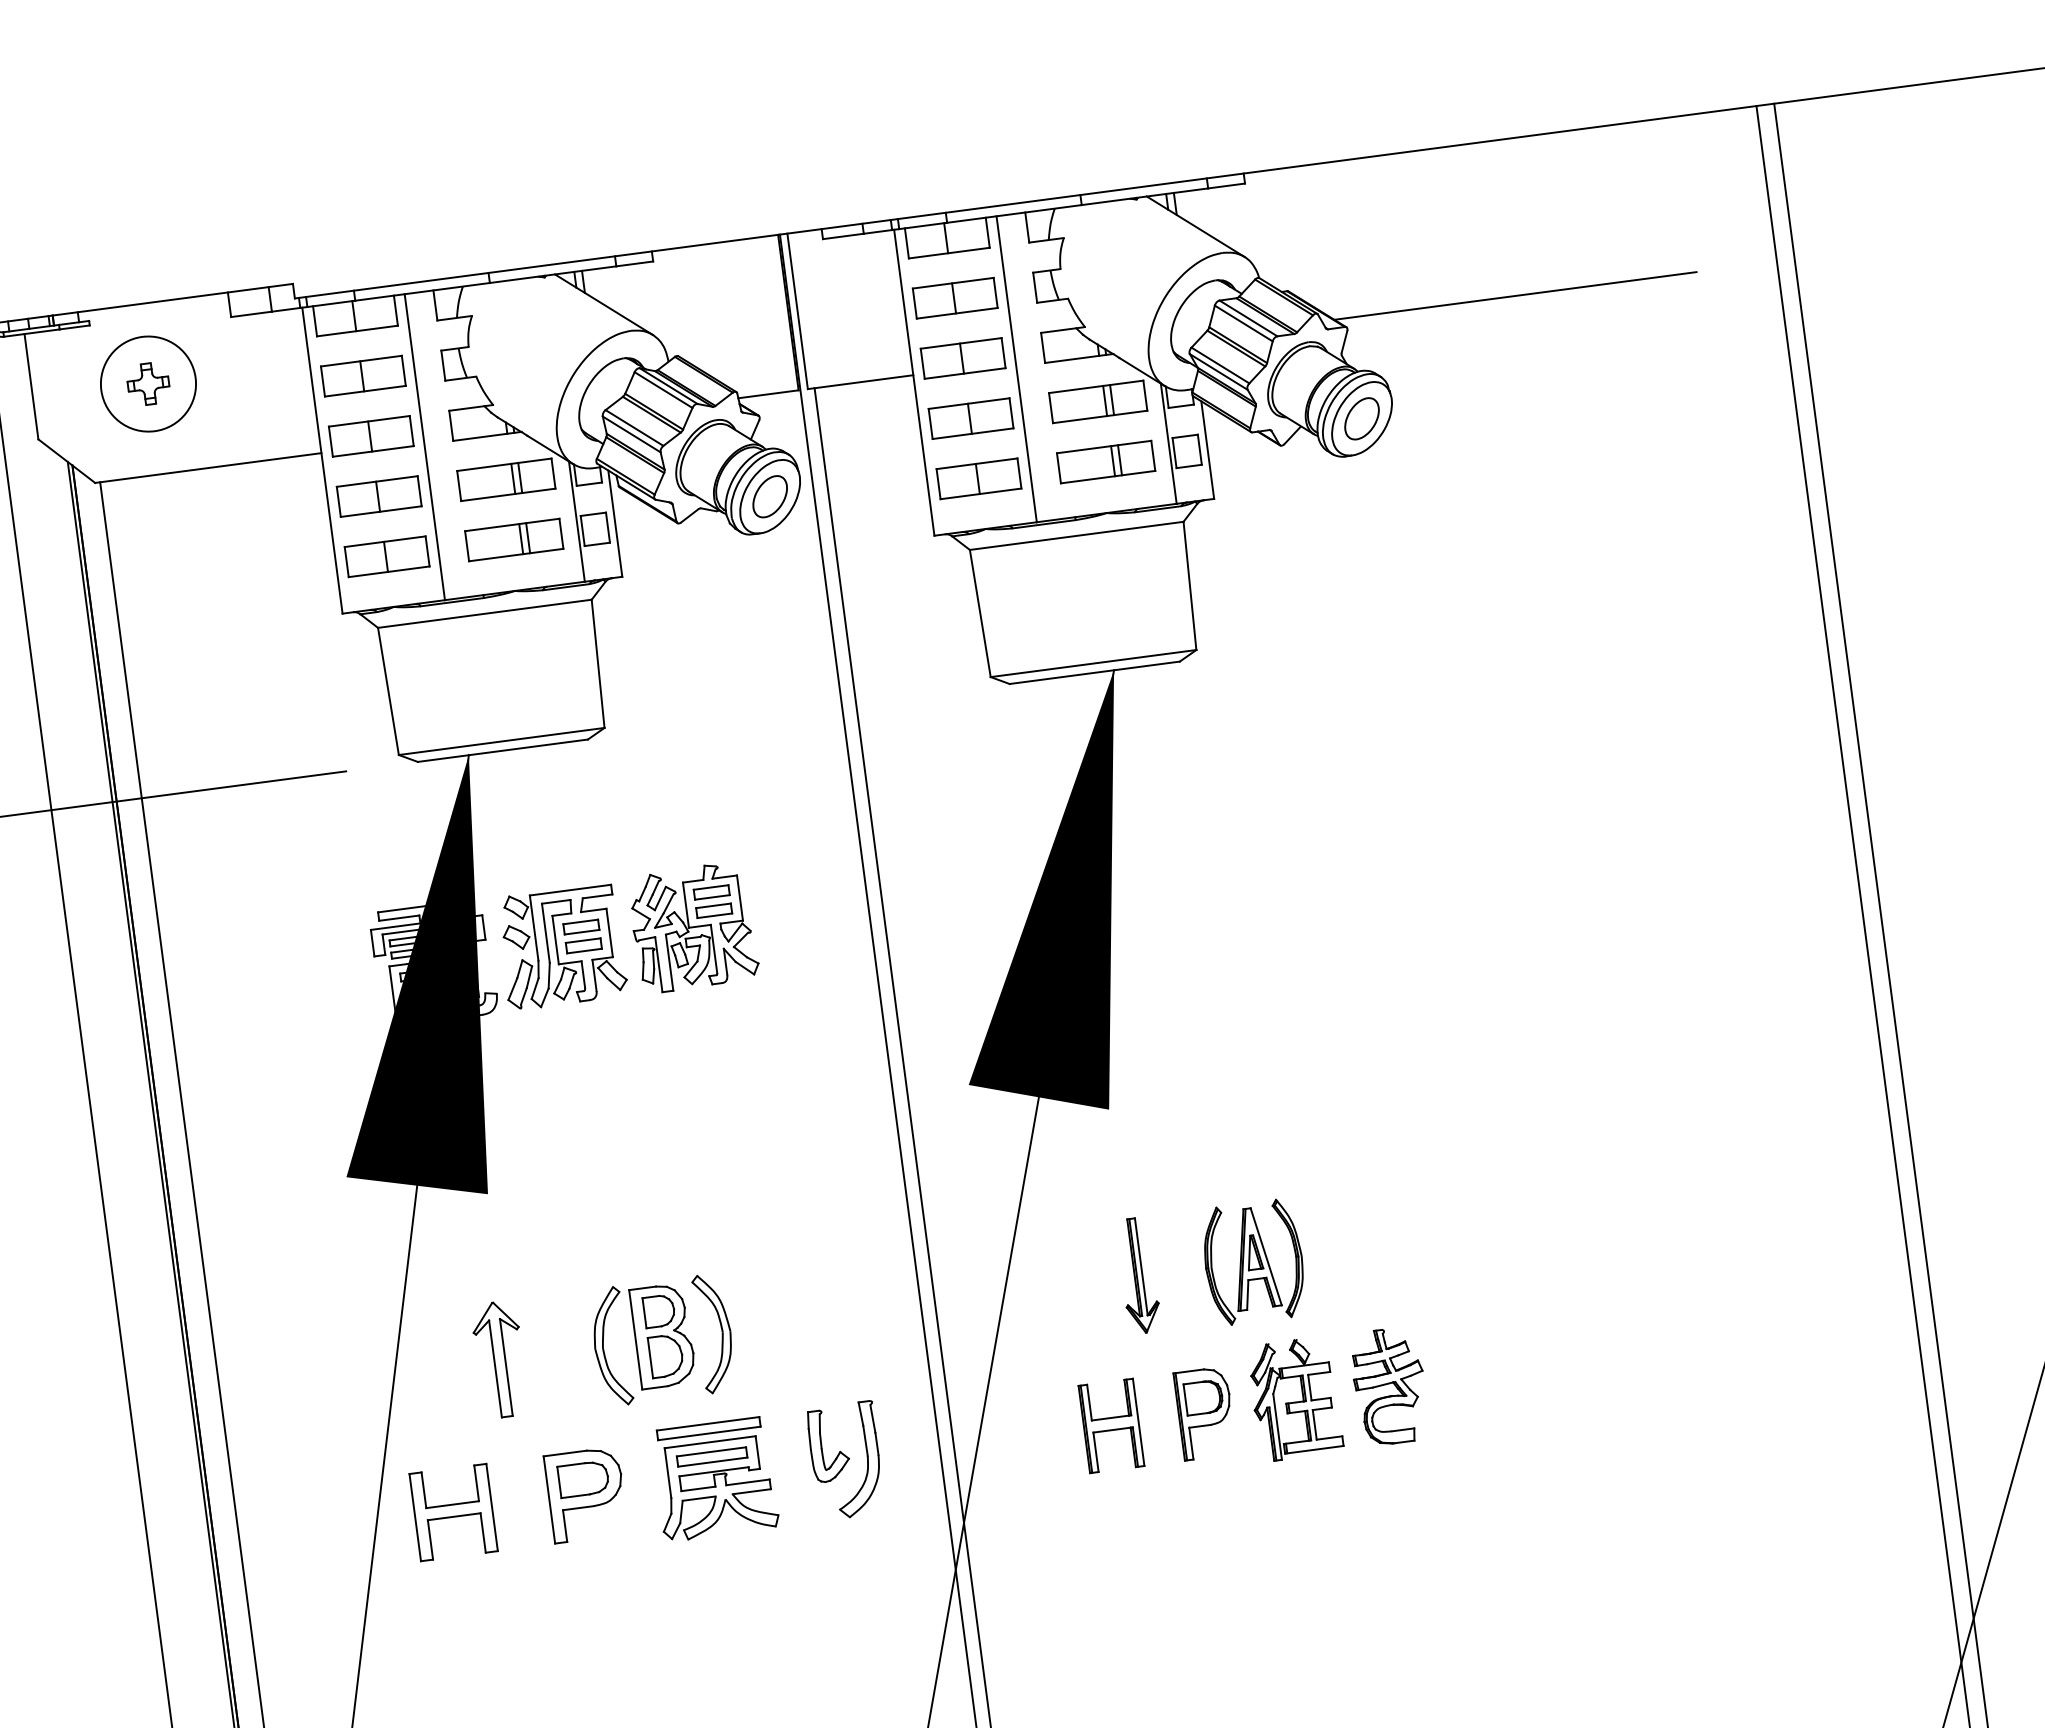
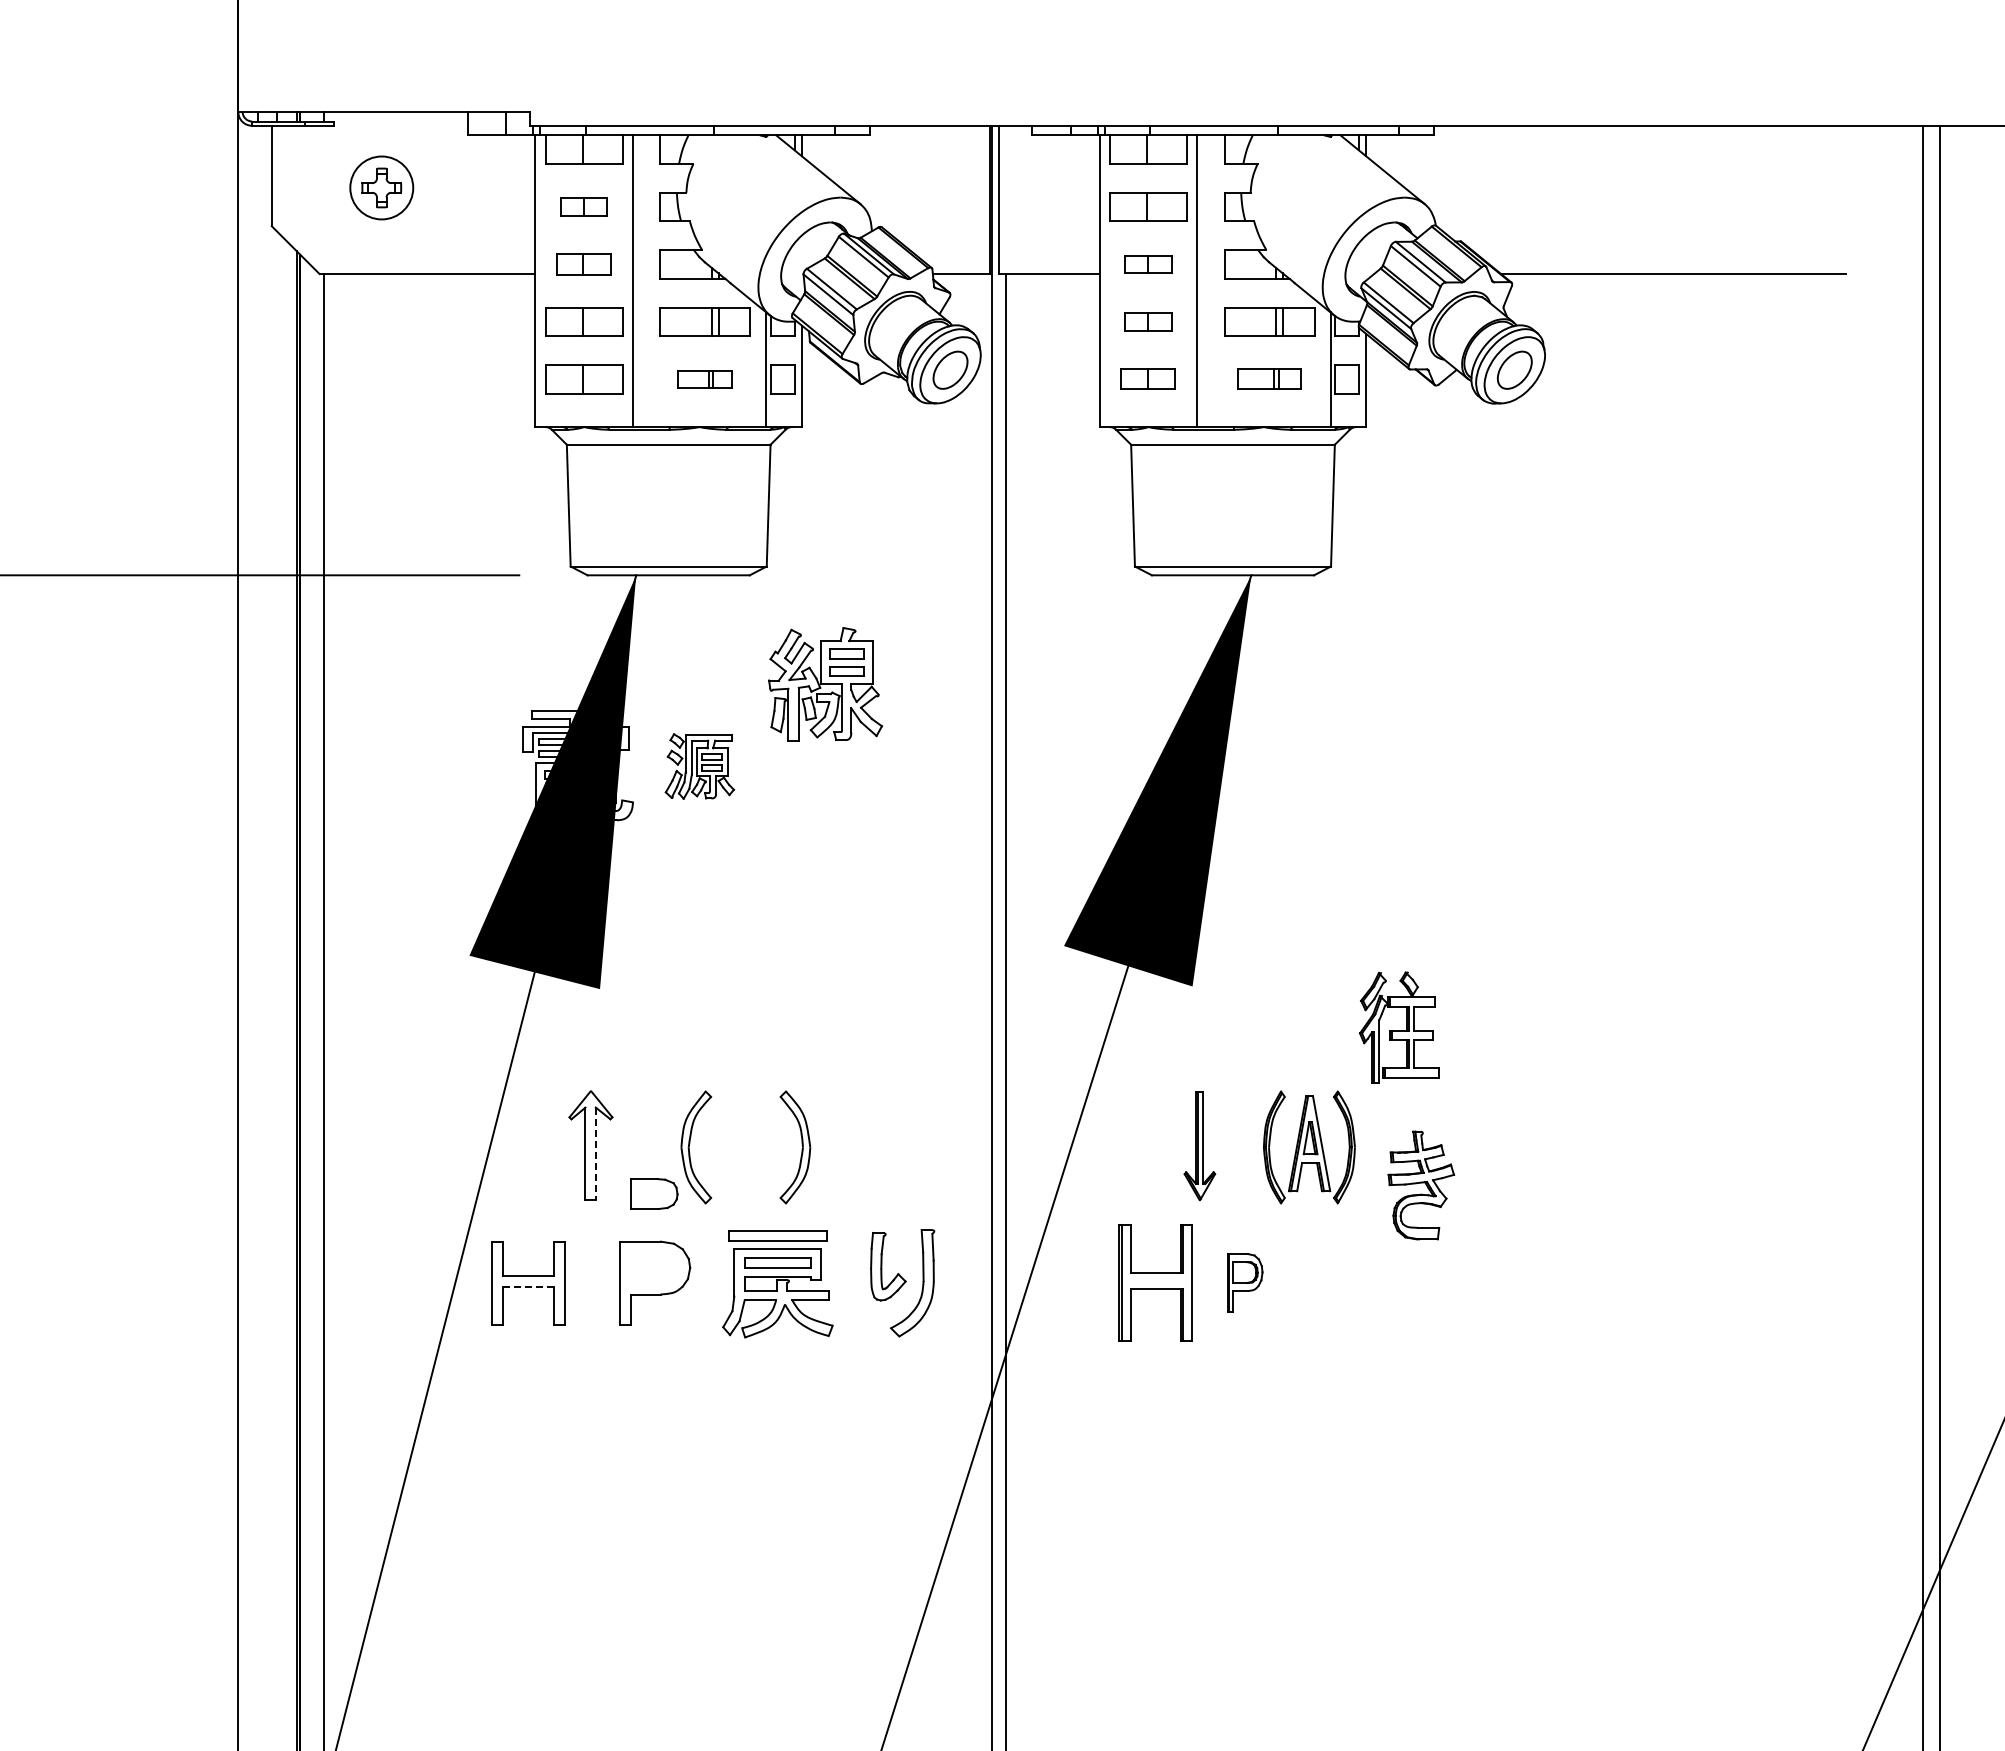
part: (963, 358) -> (1148, 264), size x0.6
part: (363, 375) -> (584, 206), size x0.6
circle: (148, 383) -> (381, 187), size x0.7
part: (971, 418) -> (1148, 321), size x0.6
part: (371, 436) -> (584, 264), size x0.7
part: (1106, 462) -> (1269, 379), size x0.7
part: (979, 479) -> (1148, 379), size x0.7
part: (513, 540) -> (704, 379), size x0.6
part: (693, 927) -> (825, 684), moved
part: (561, 946) -> (699, 766), size x0.6
part: (662, 1335) -> (746, 1143), removed
line: (506, 1368) -> (595, 1154), solid -> dashed
part: (1389, 1386) -> (1421, 1185), moved
part: (1295, 1398) -> (1399, 1027), moved
part: (1204, 1412) -> (1244, 1282), size x0.7
part: (1111, 1426) -> (1155, 1283), size x1.4
part: (583, 1478) -> (654, 1193), moved
line: (454, 1517) -> (528, 1287), solid -> dashed

